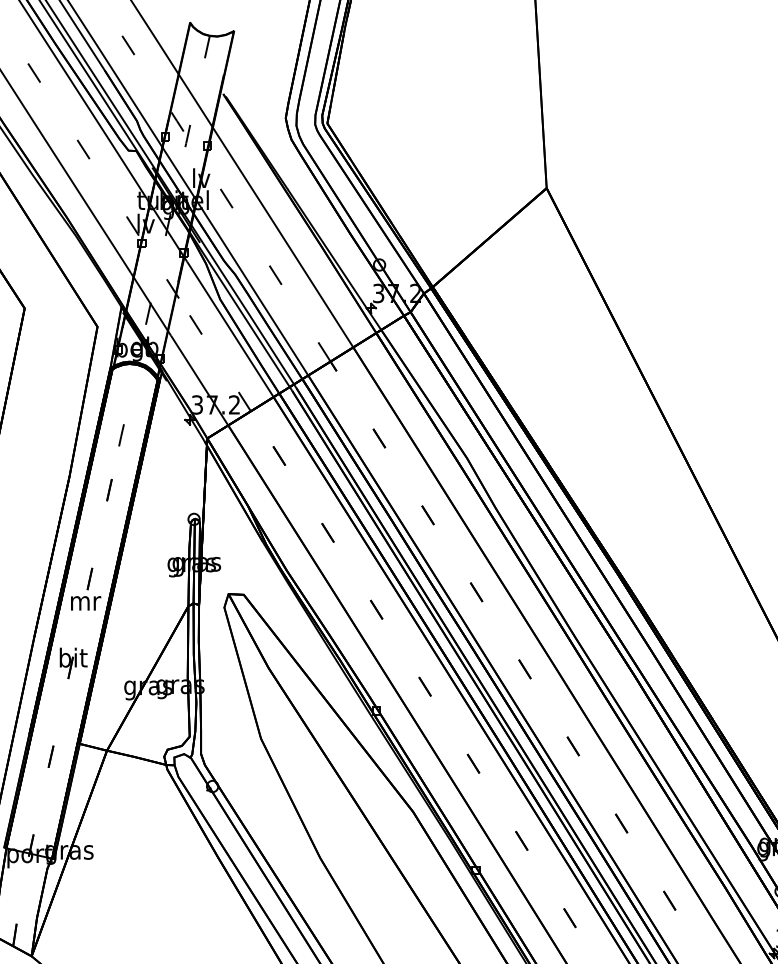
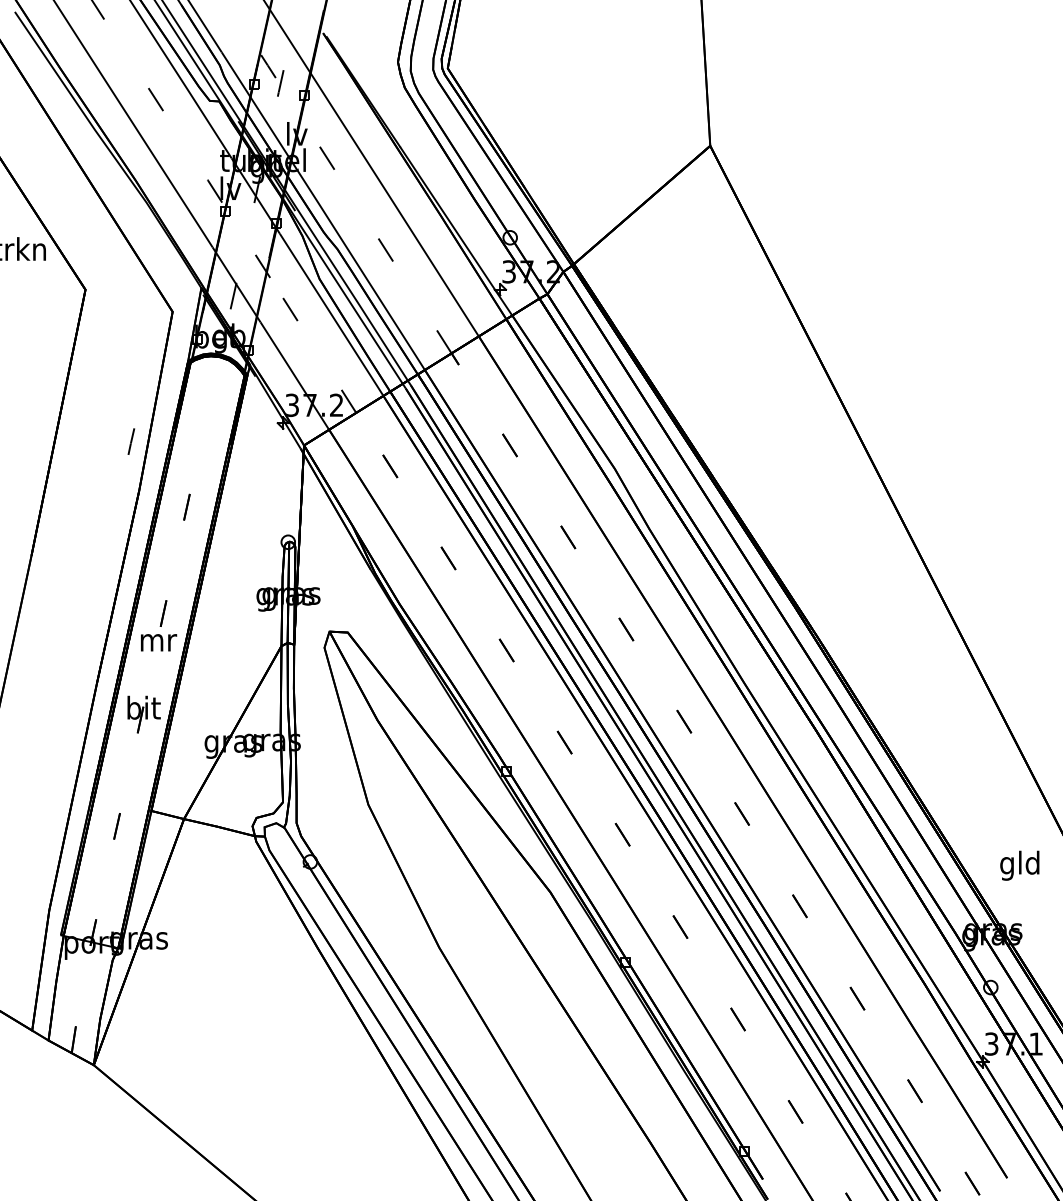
line: (121, 435) -> (131, 441), moved

